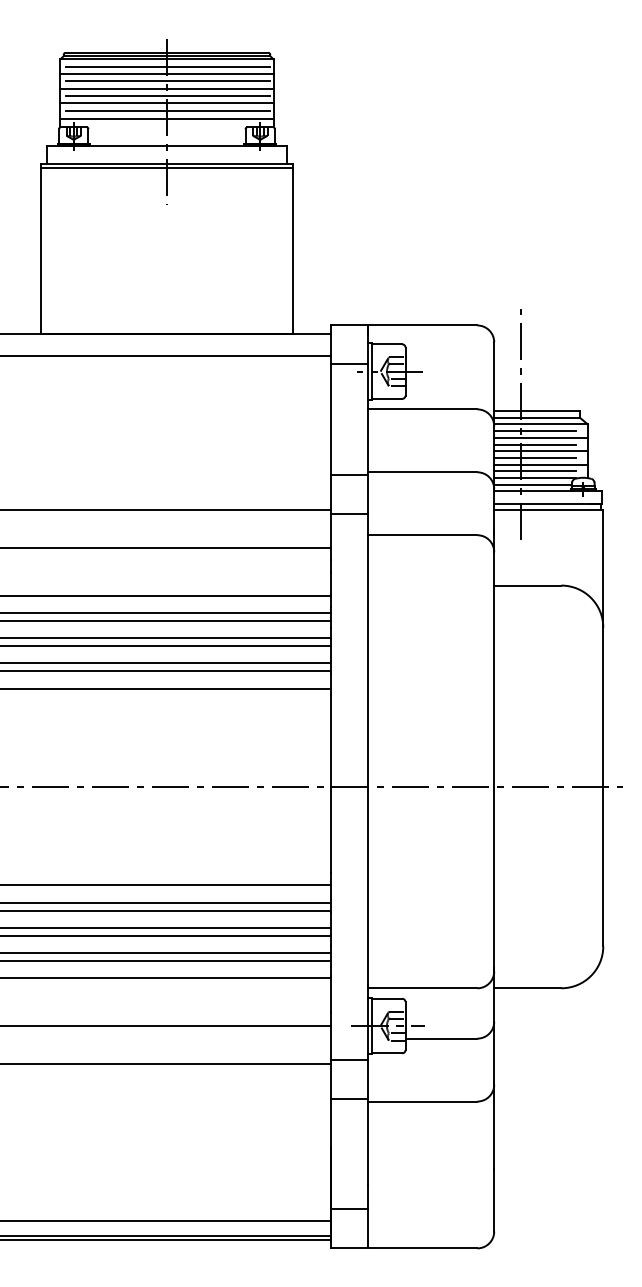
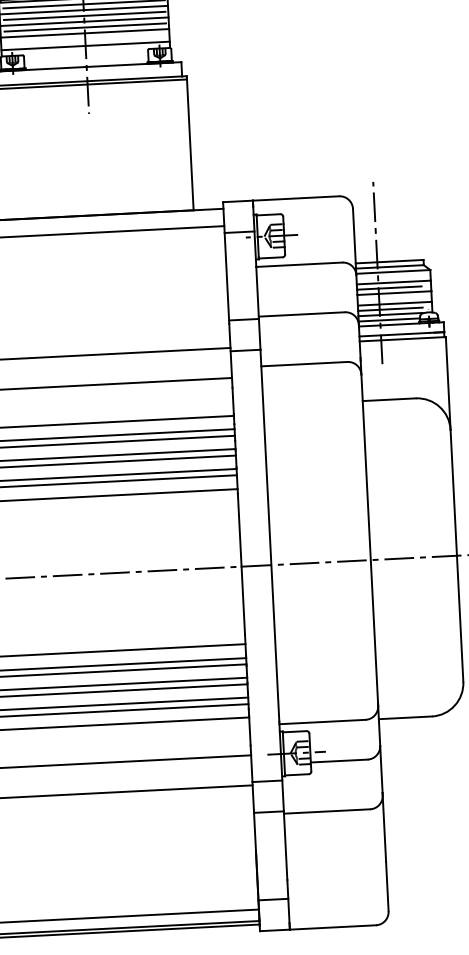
line: (167, 110) -> (85, 38), removed
line: (534, 431) -> (388, 277), removed
line: (534, 458) -> (389, 299), removed

